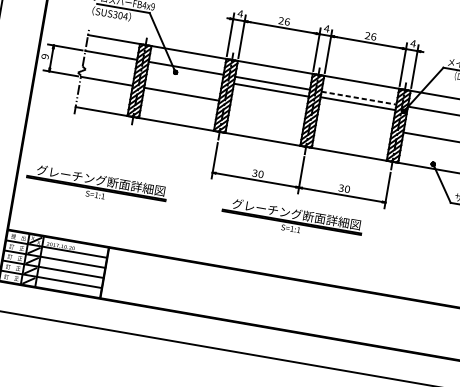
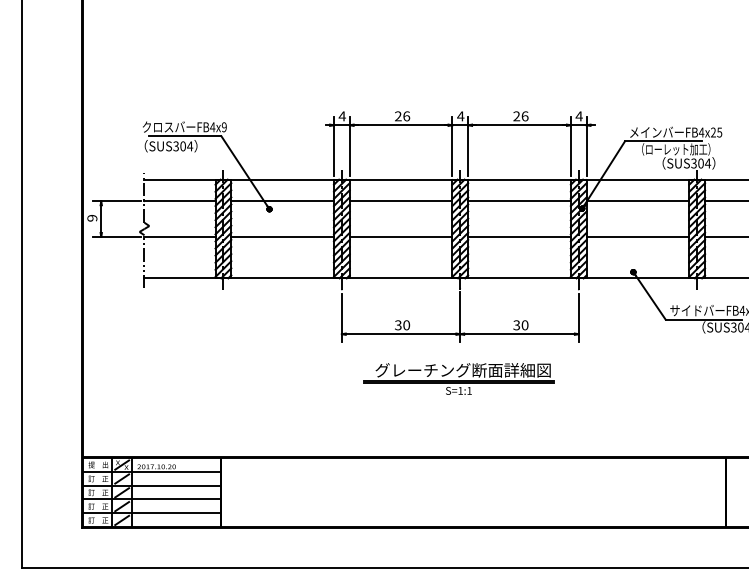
line: (271, 89) -> (400, 236), moved
line: (359, 98) -> (520, 201), dashed -> solid
line: (358, 103) -> (519, 236), moved
part: (96, 185) -> (190, 378), removed

